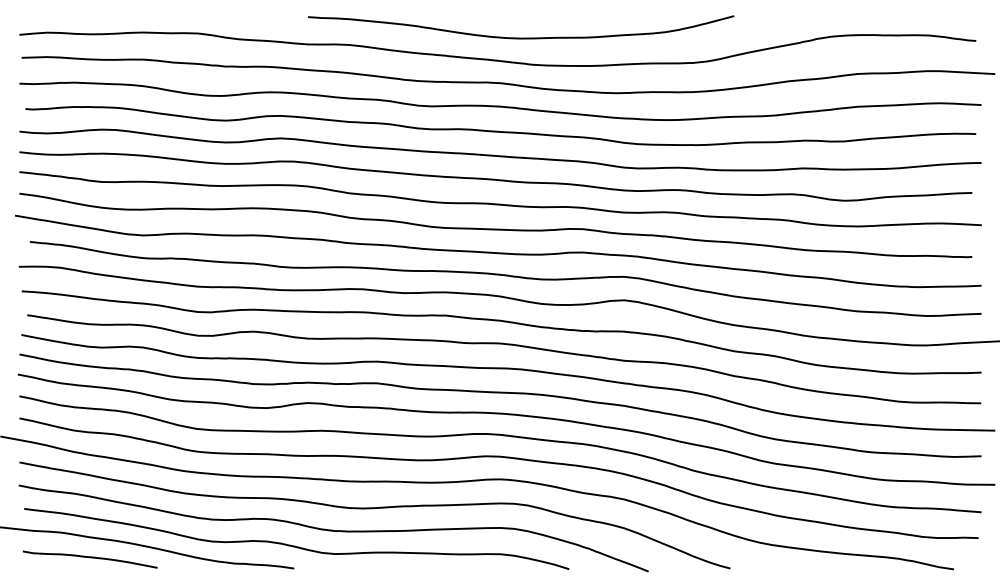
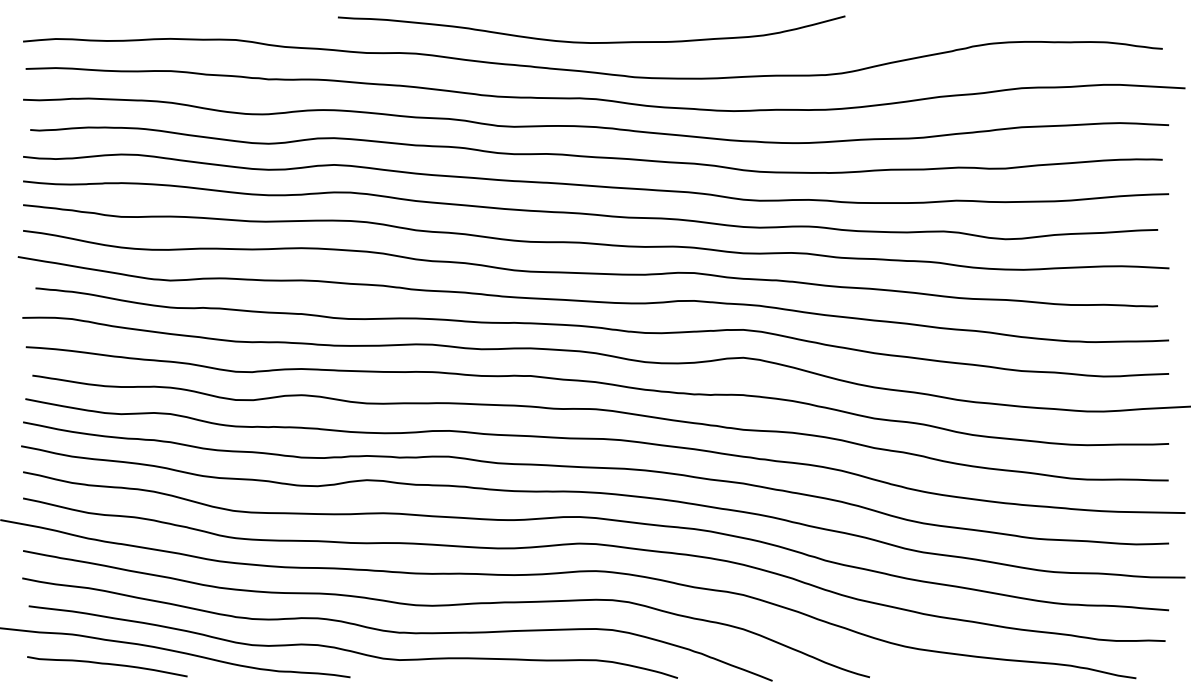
curve: (520, 38) -> (591, 42), moved

